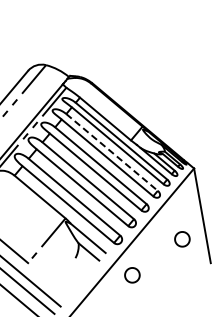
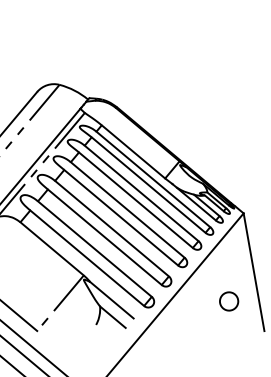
line: (112, 152) -> (142, 193), dashed -> solid
part: (132, 275) -> (167, 346), removed

